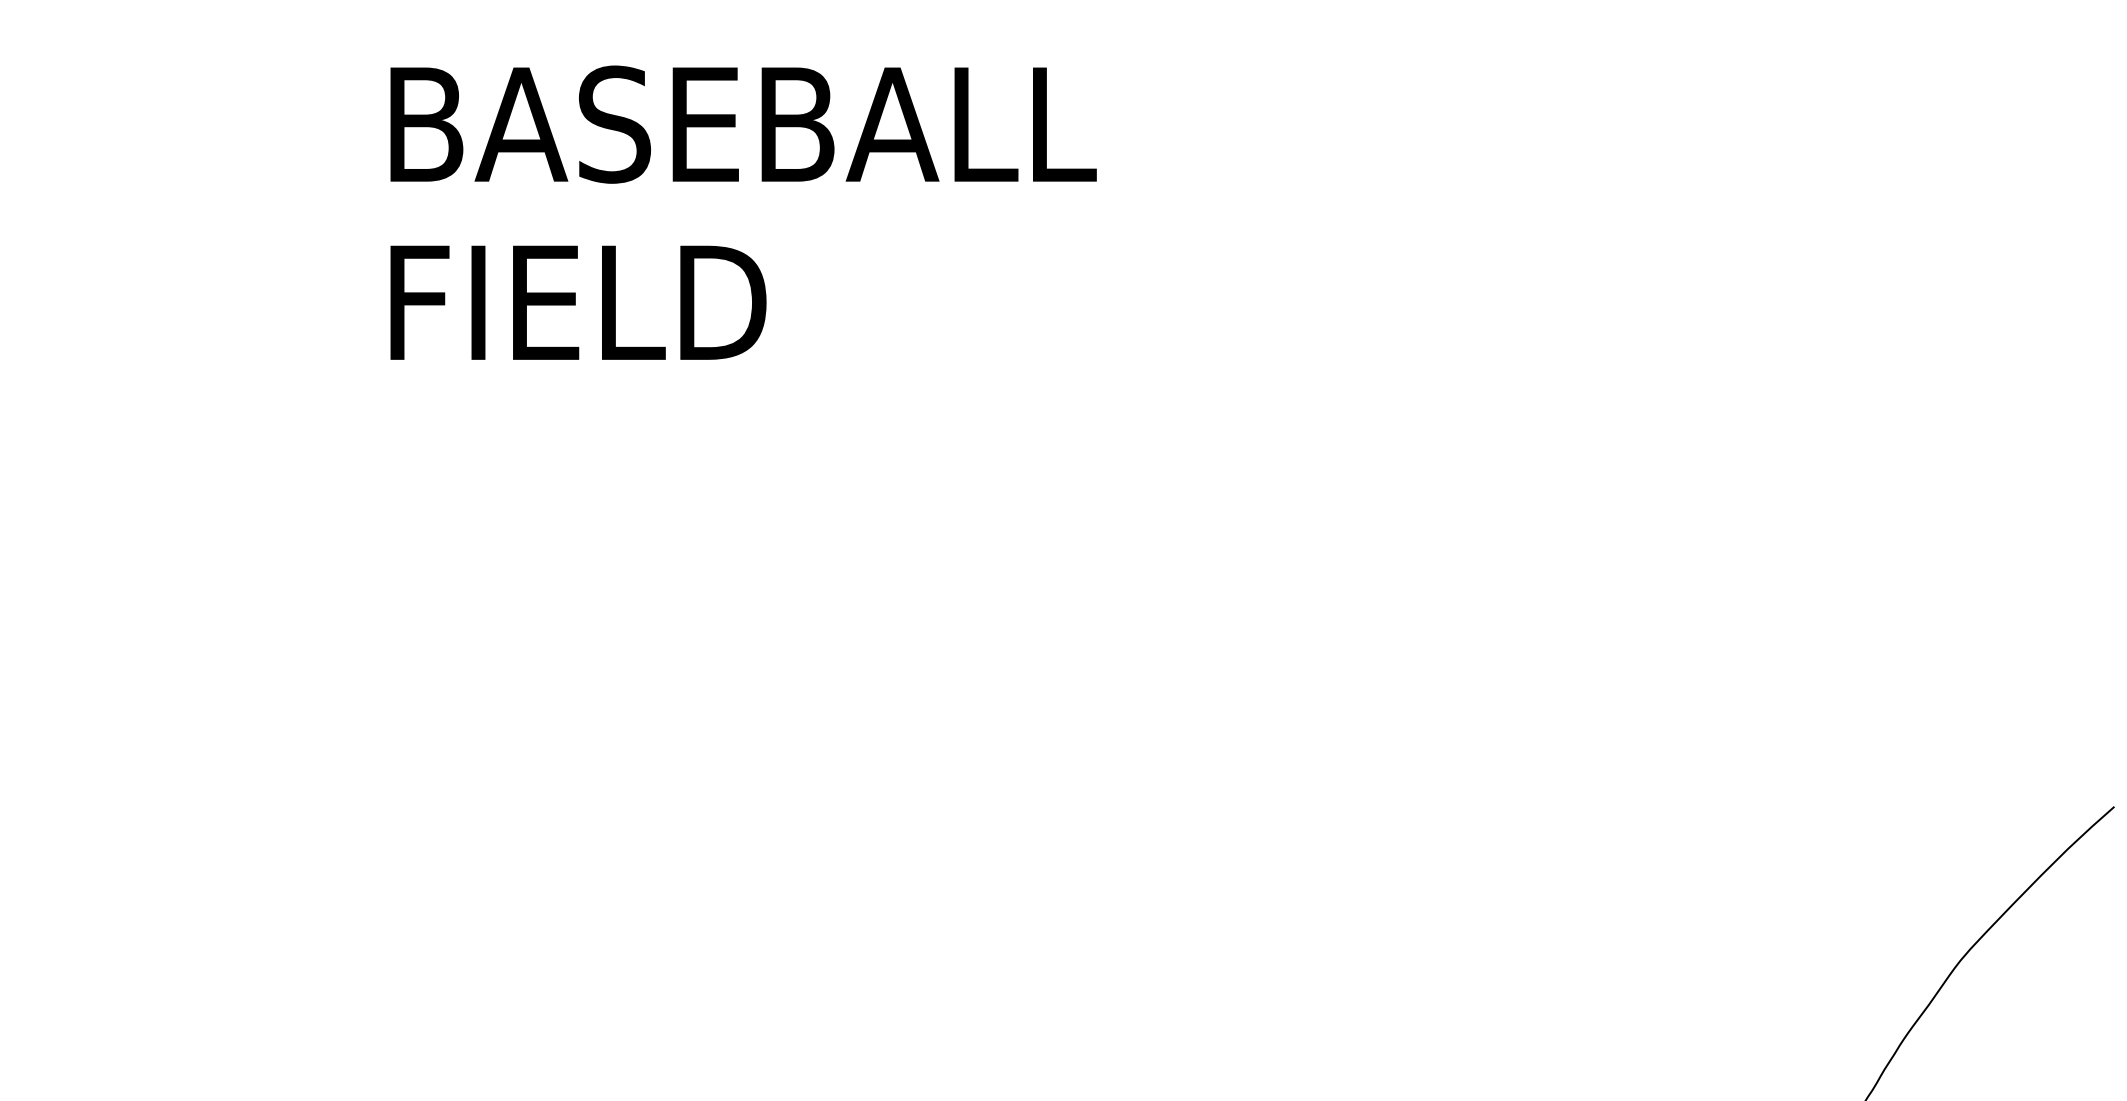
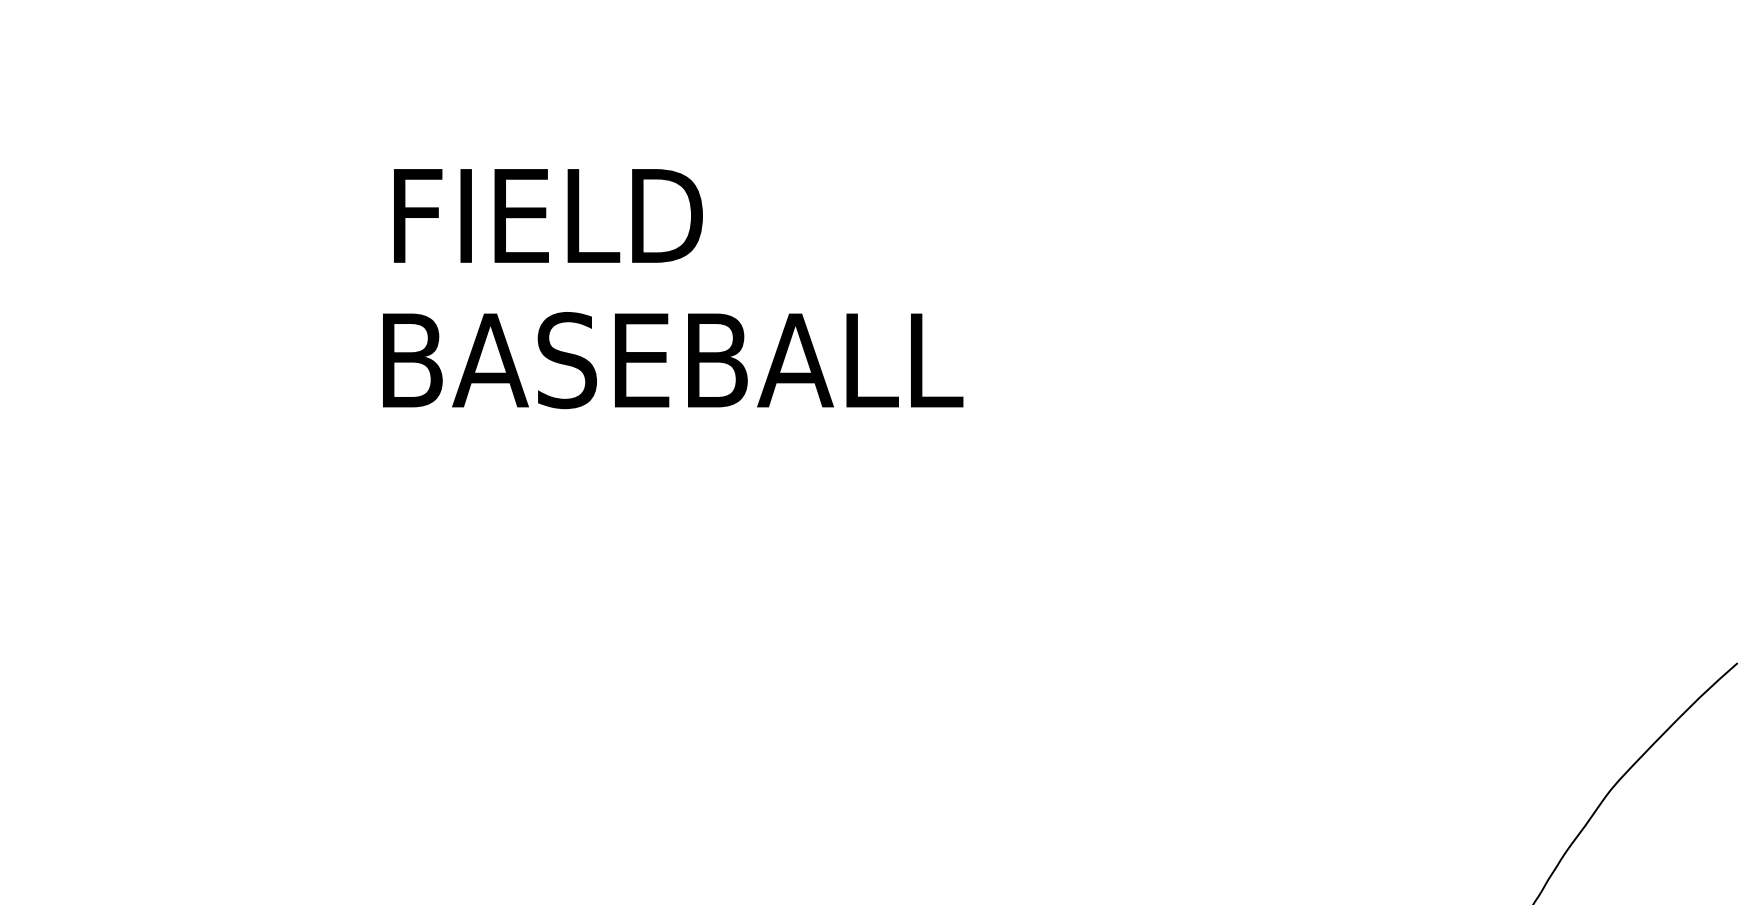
text: (744, 124) -> (673, 360), moved
text: (578, 302) -> (548, 215), moved

